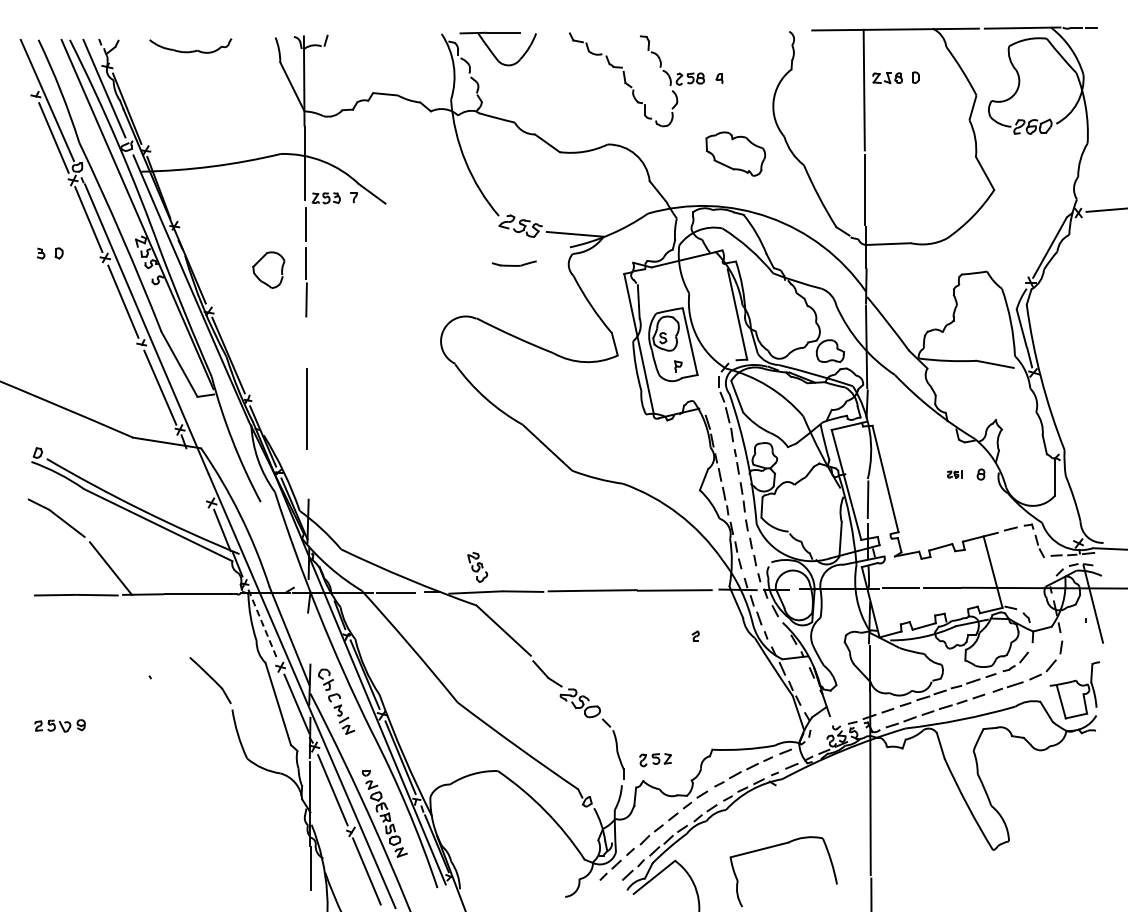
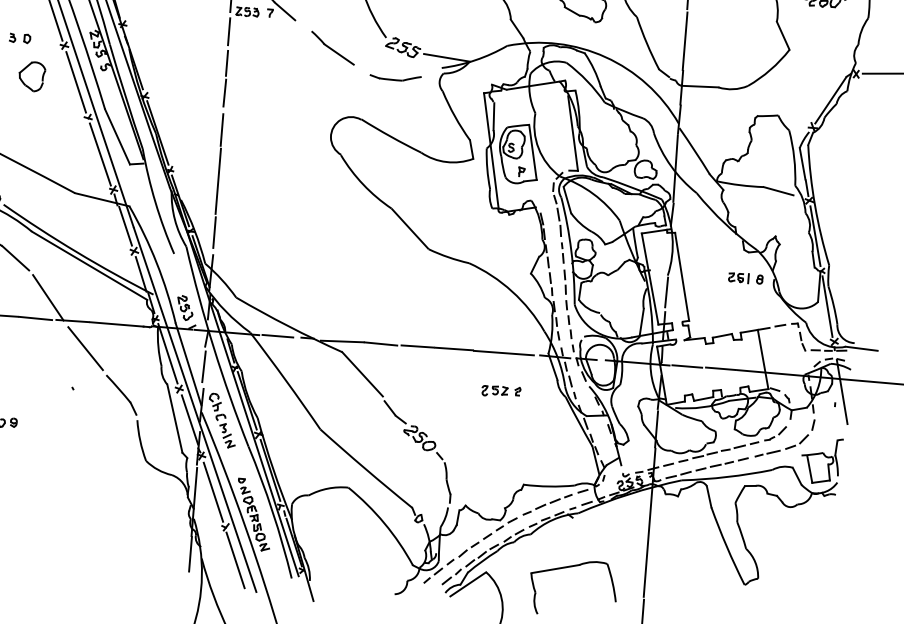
part: (434, 233) -> (332, 47), added
part: (514, 263) -> (395, 77), size x1.43
part: (268, 269) -> (31, 76), moved
line: (306, 344) -> (221, 129), added
line: (1044, 415) -> (815, 235), added
line: (308, 471) -> (214, 232), added
line: (198, 473) -> (125, 226), added
part: (954, 474) -> (738, 277), size x1.67
line: (1066, 500) -> (827, 306), added
part: (477, 567) -> (185, 308), moved
line: (263, 625) -> (168, 354), dashed -> solid
line: (161, 626) -> (85, 348), added
line: (308, 637) -> (203, 366), added
part: (655, 760) -> (494, 391), moved

